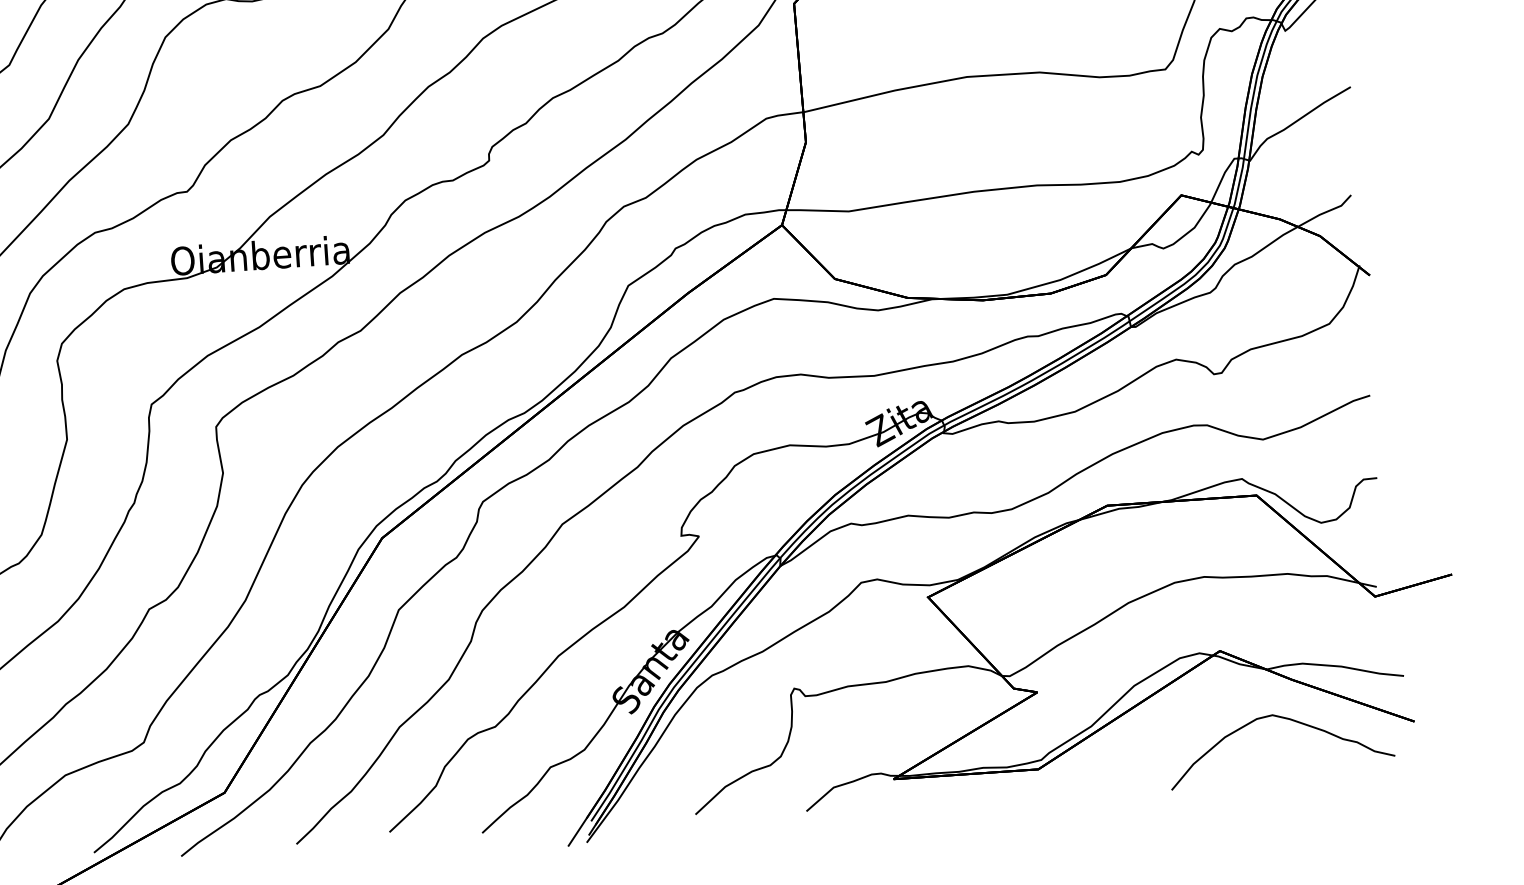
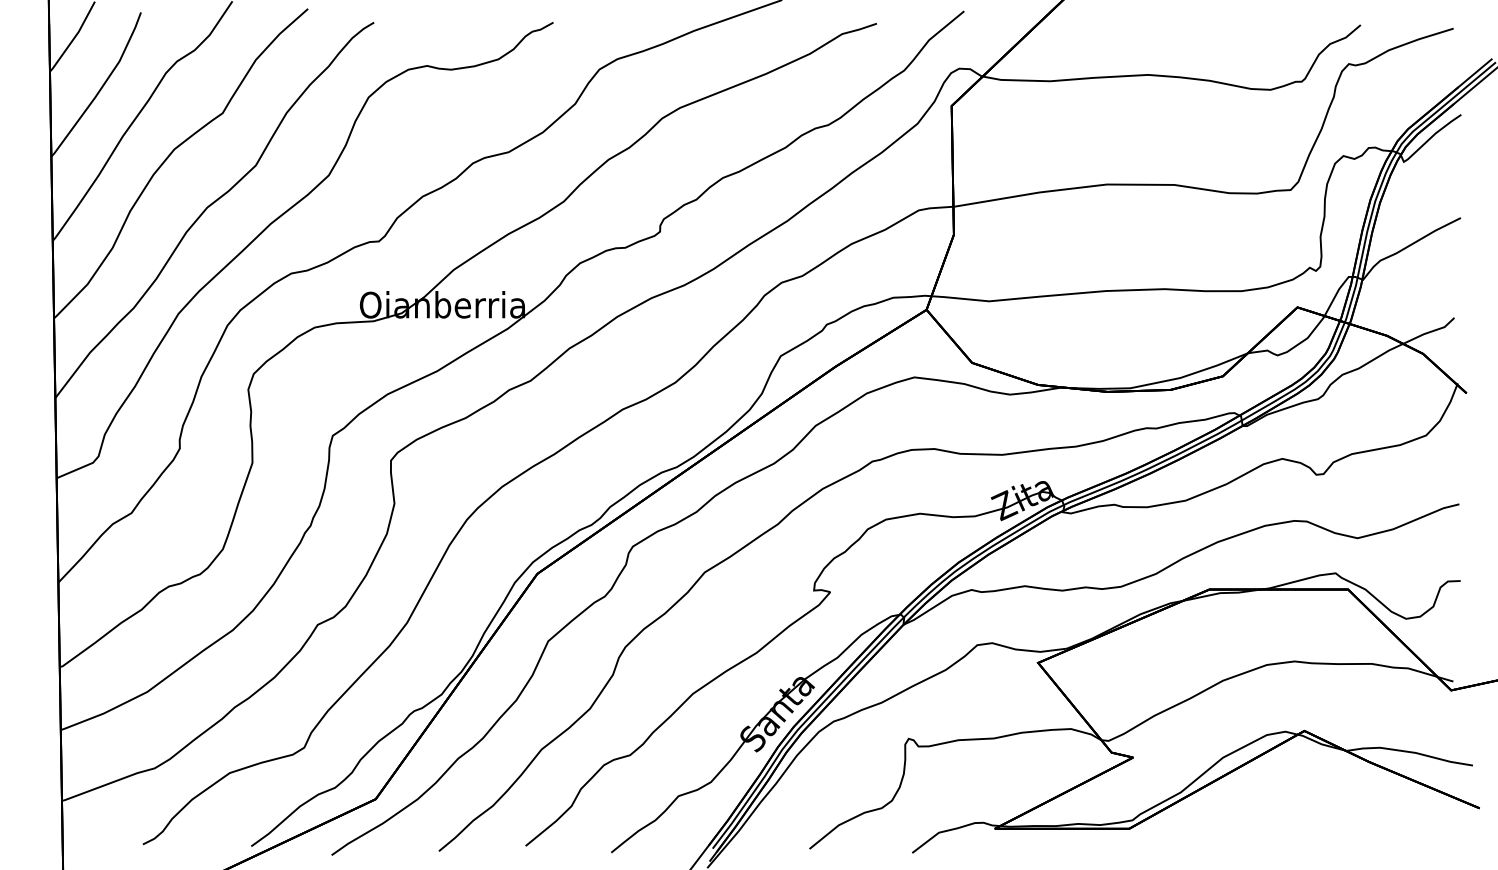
part: (1286, 719) -> (1361, 798), removed

